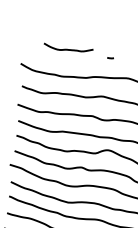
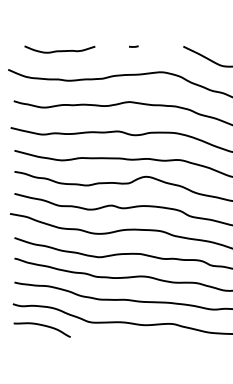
curve: (68, 49) -> (59, 50), moved

